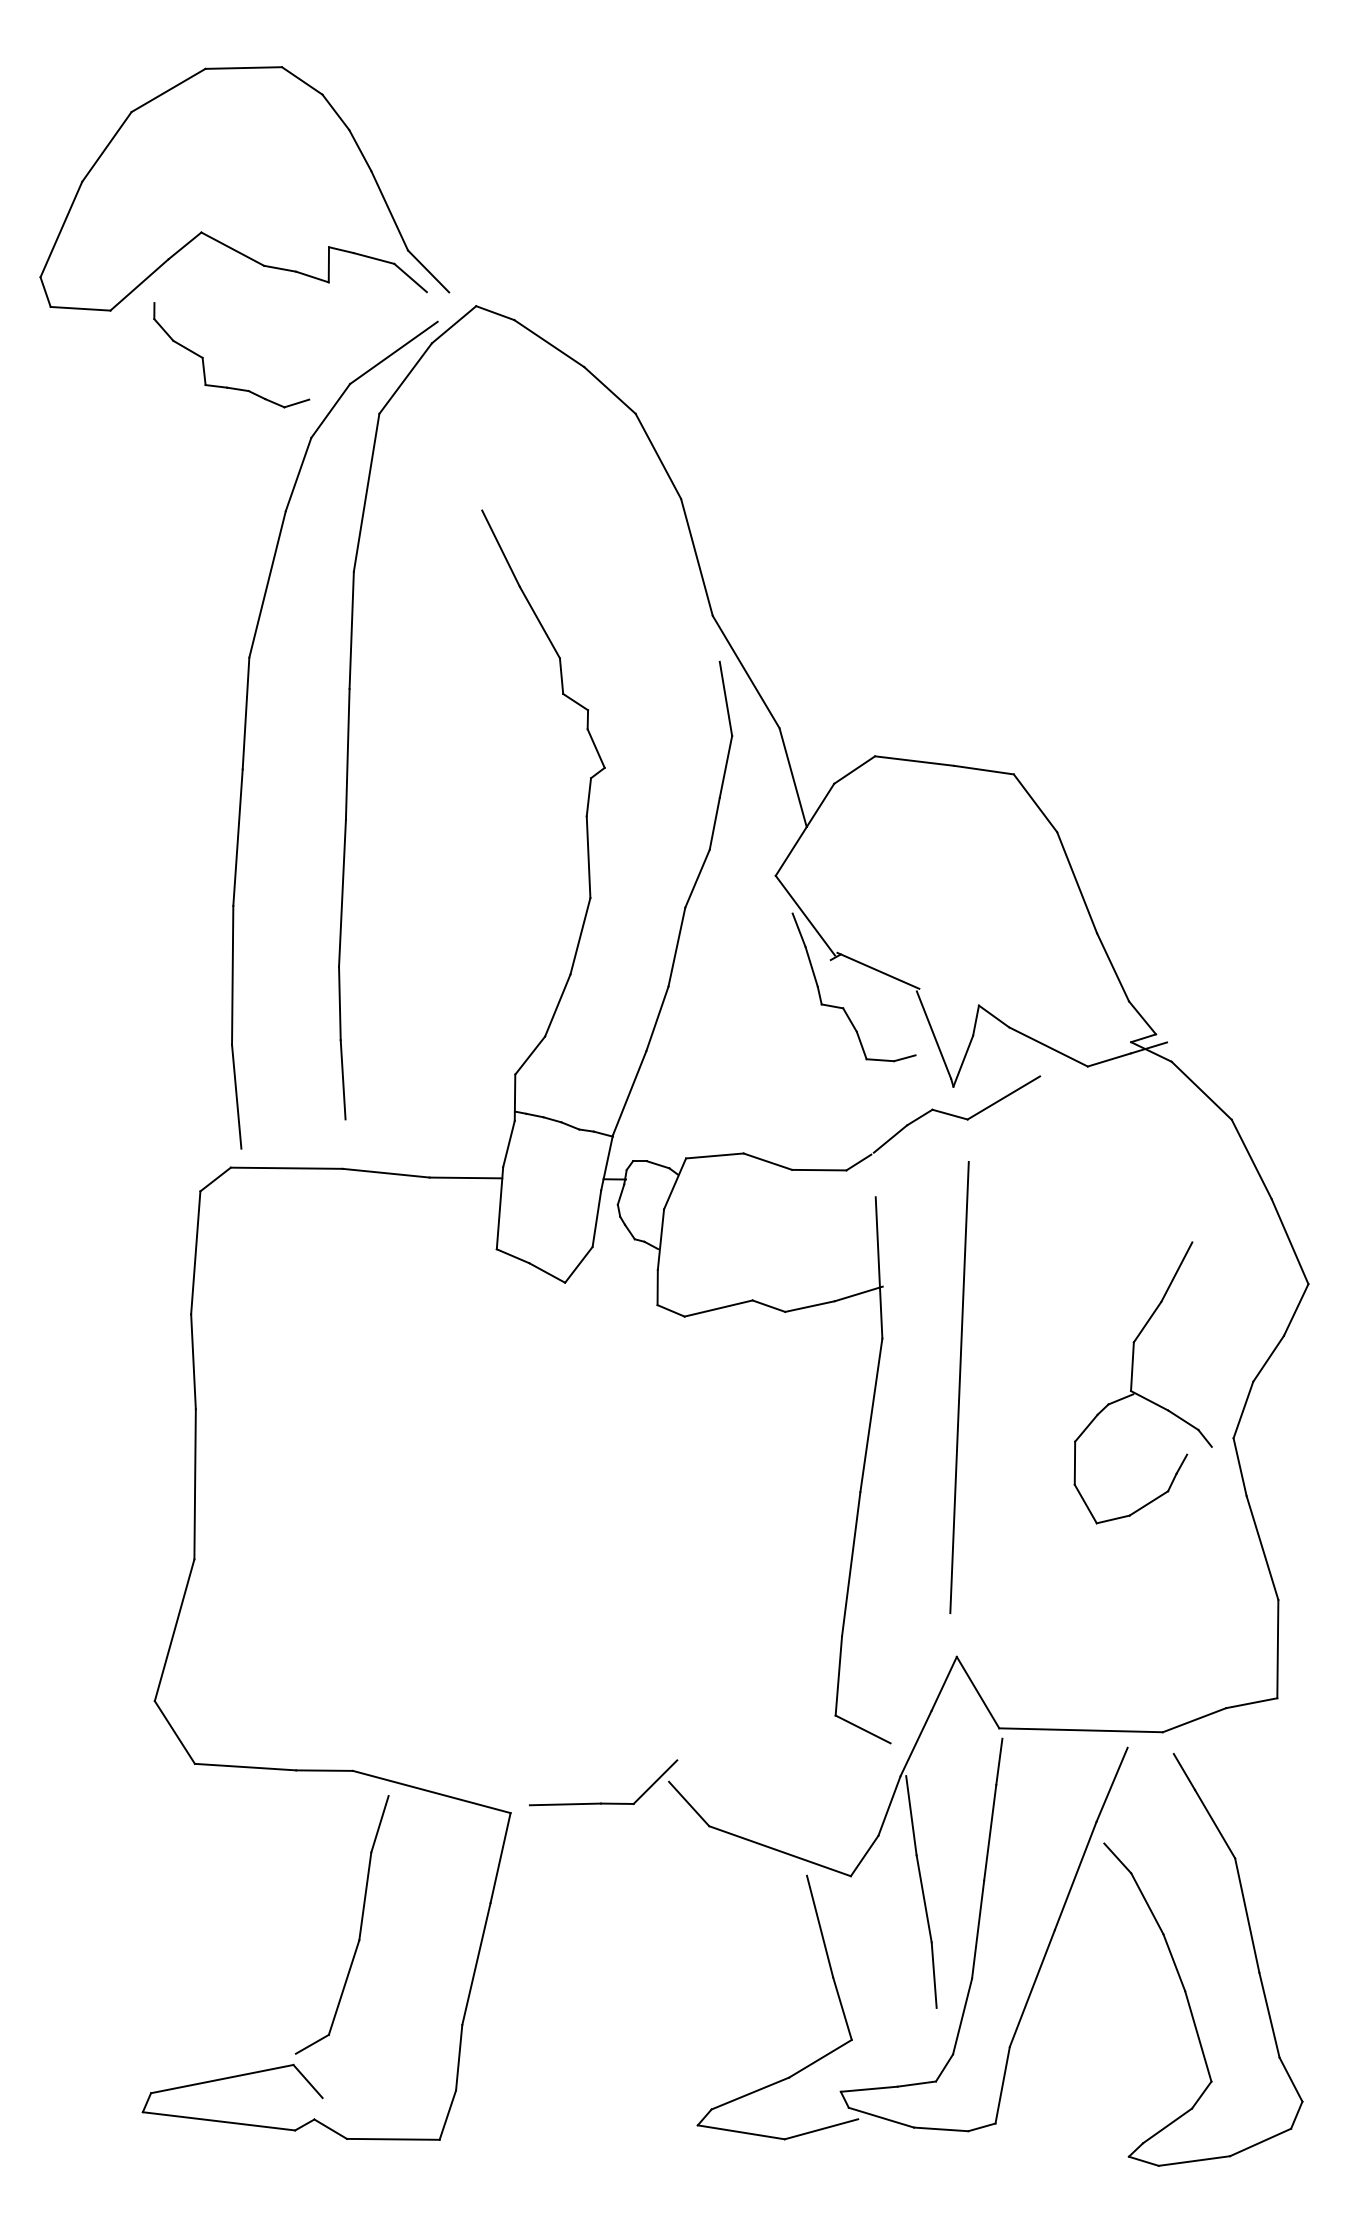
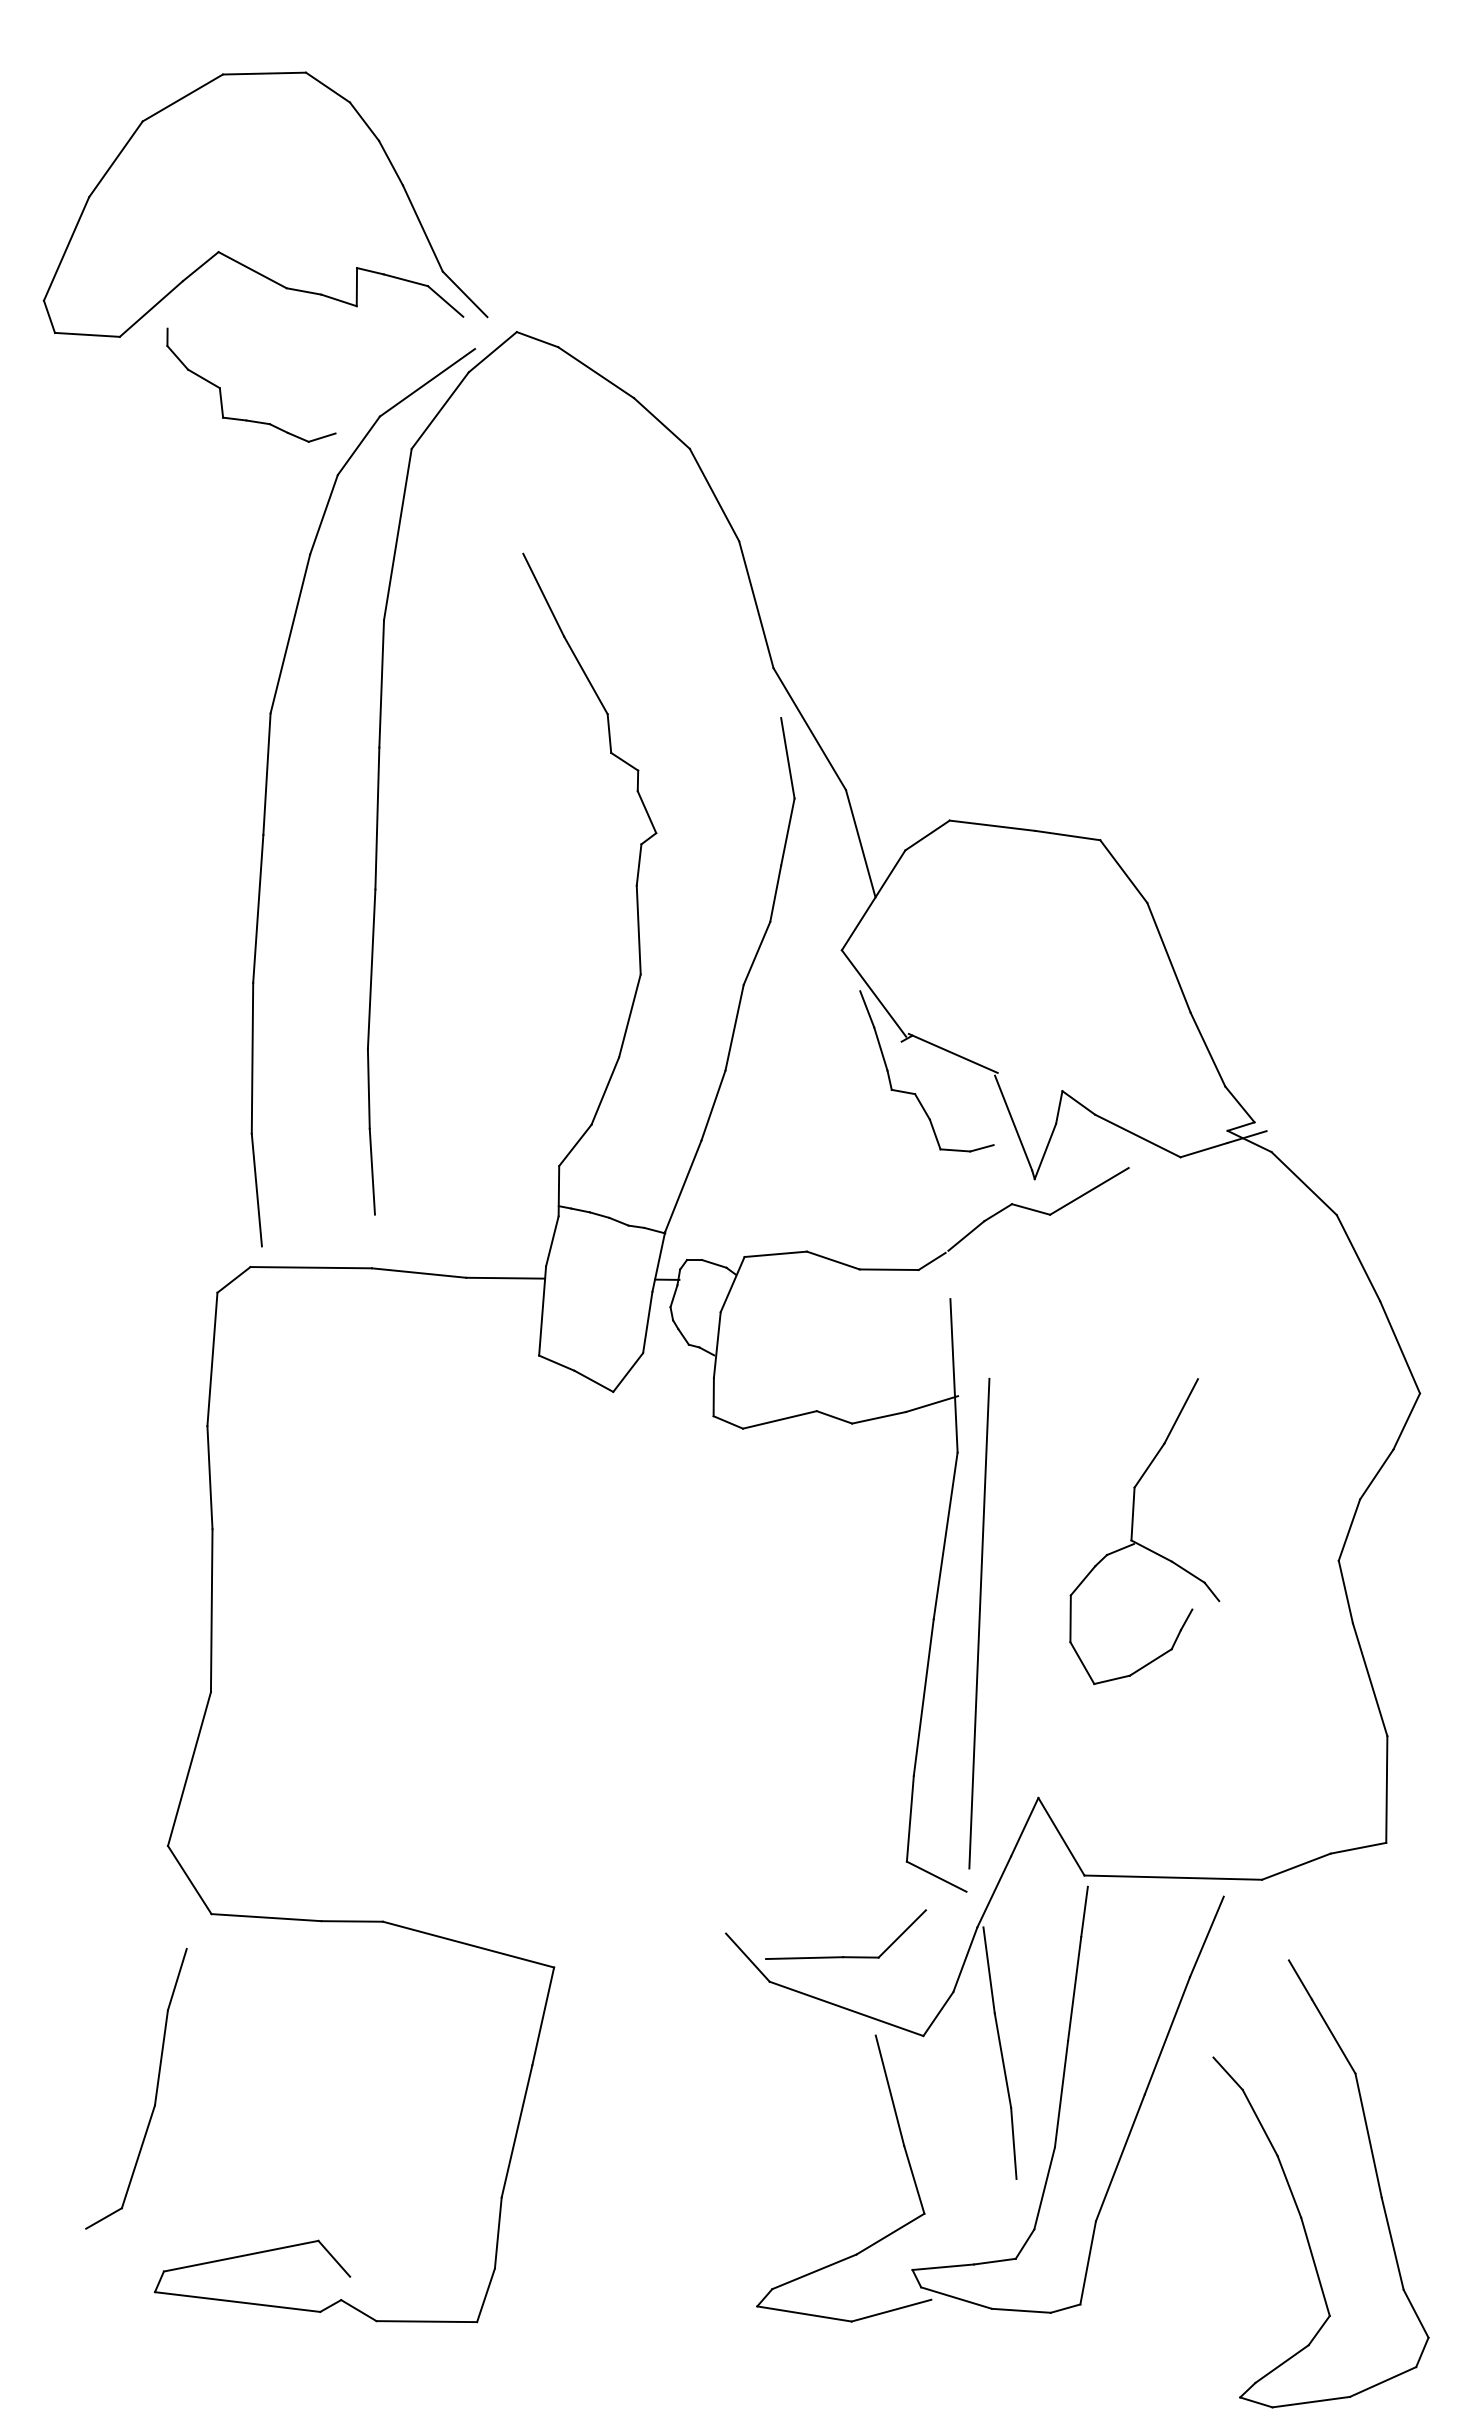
part: (1132, 1380) -> (1133, 1528), moved
line: (959, 1387) -> (979, 1623), moved
part: (603, 1802) -> (845, 1956), moved
part: (359, 1928) -> (155, 2092), moved
part: (1178, 1971) -> (1294, 2196), moved

